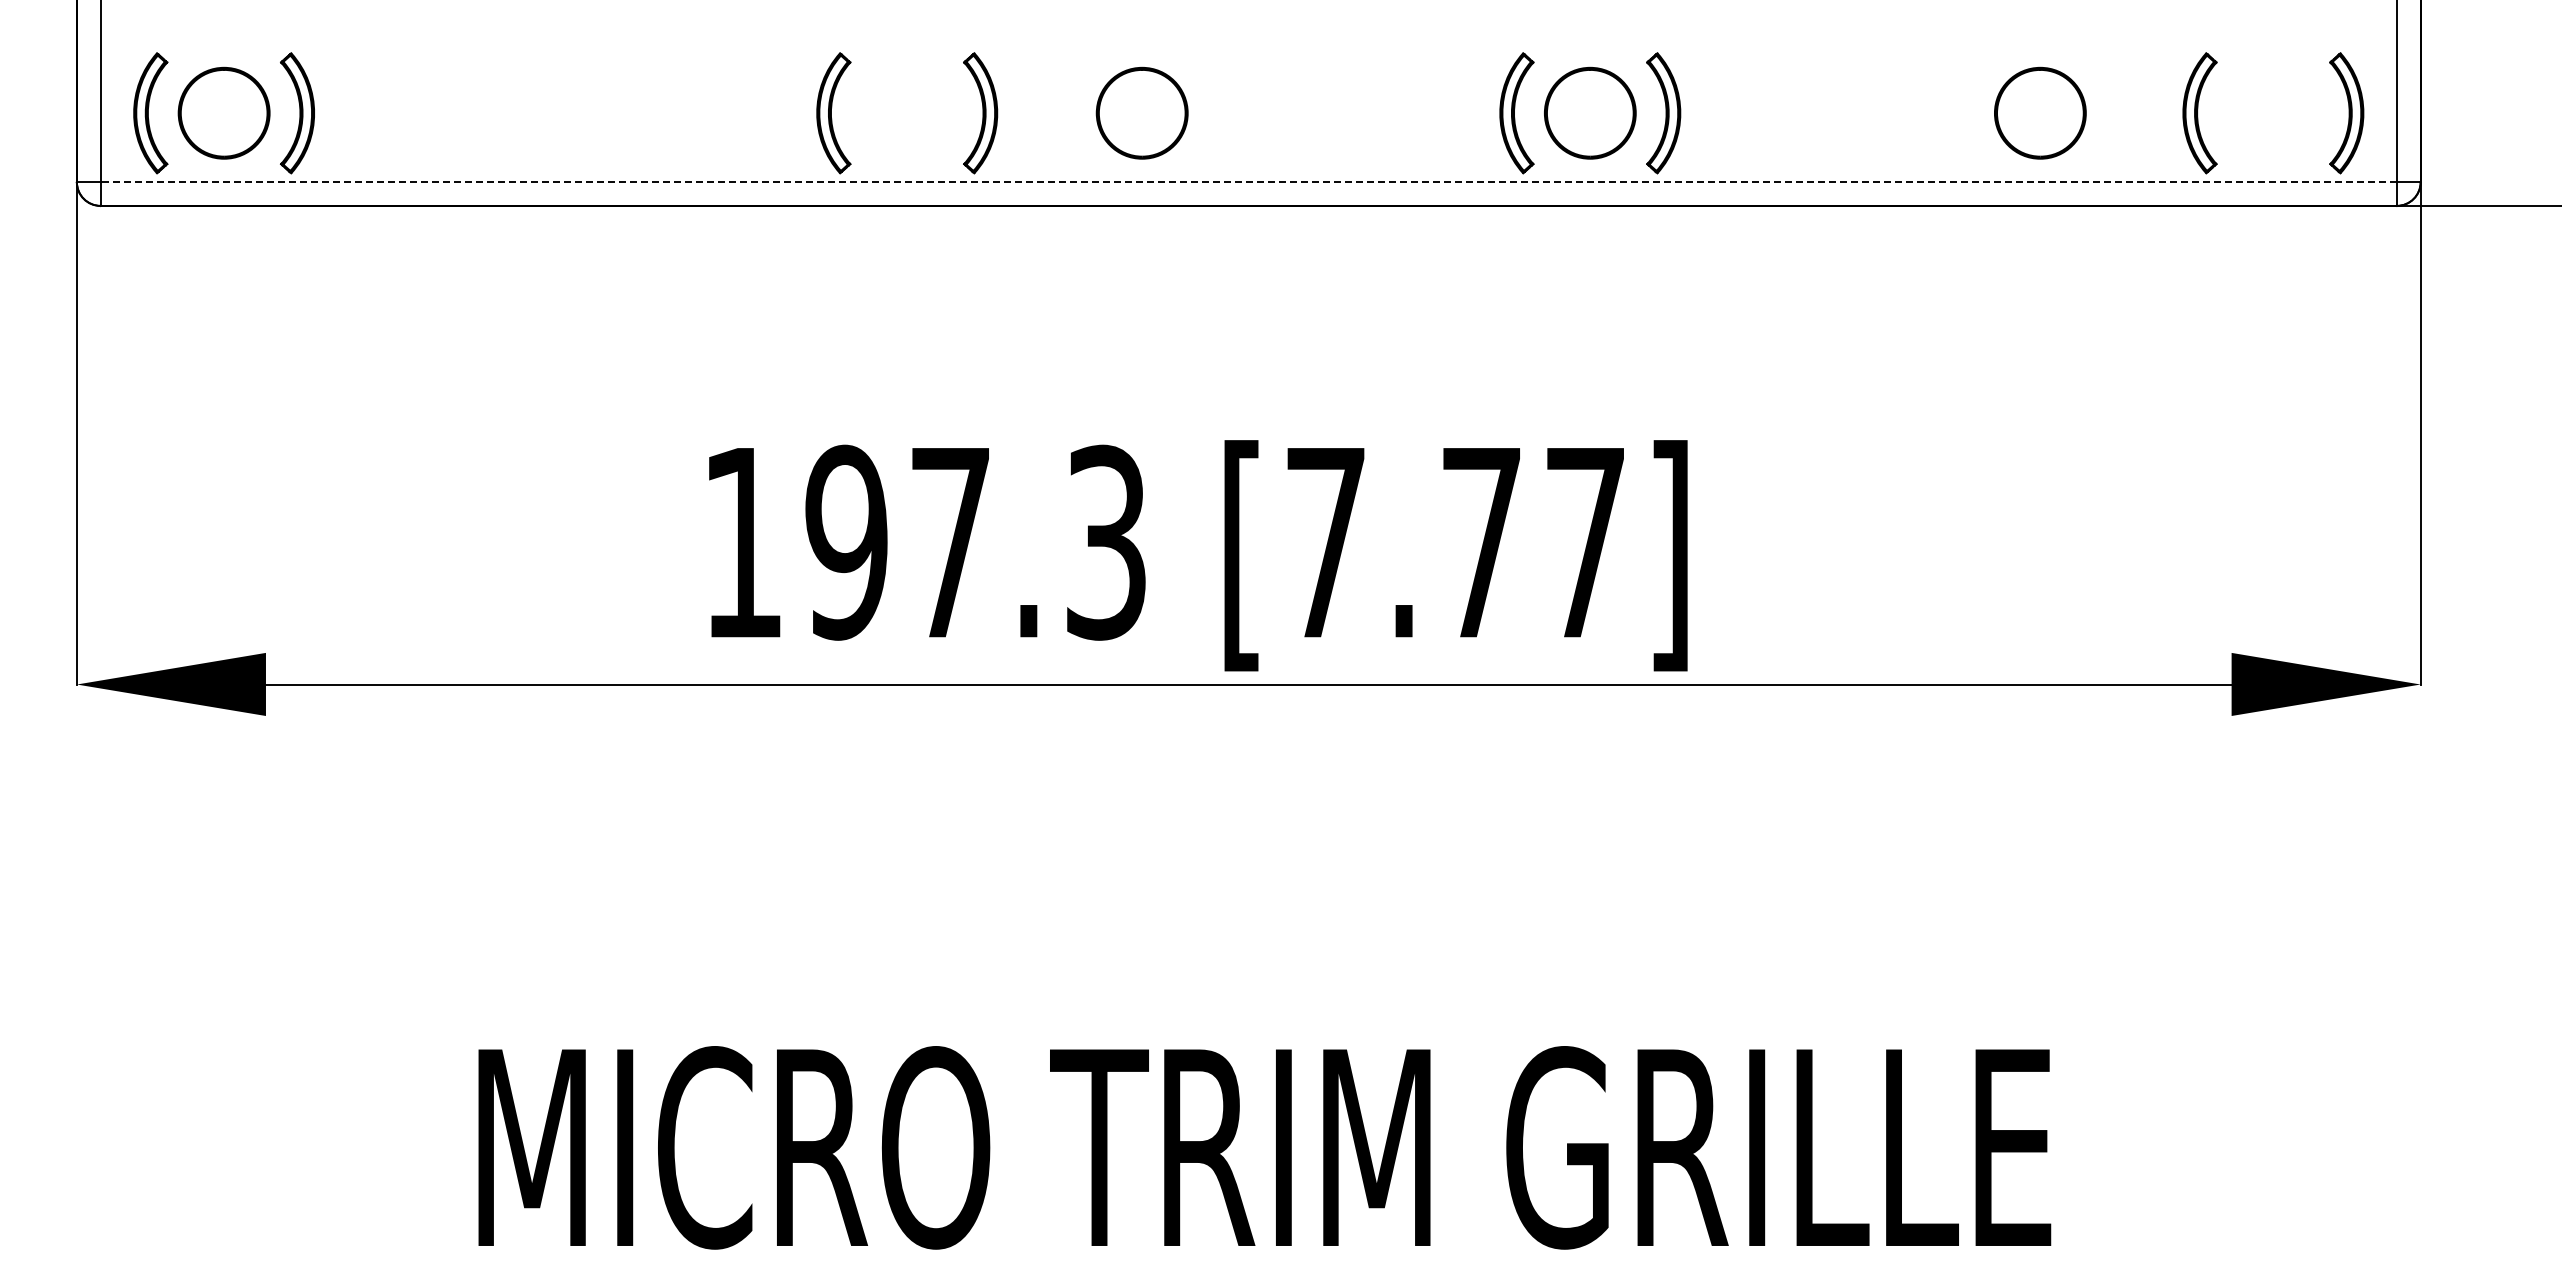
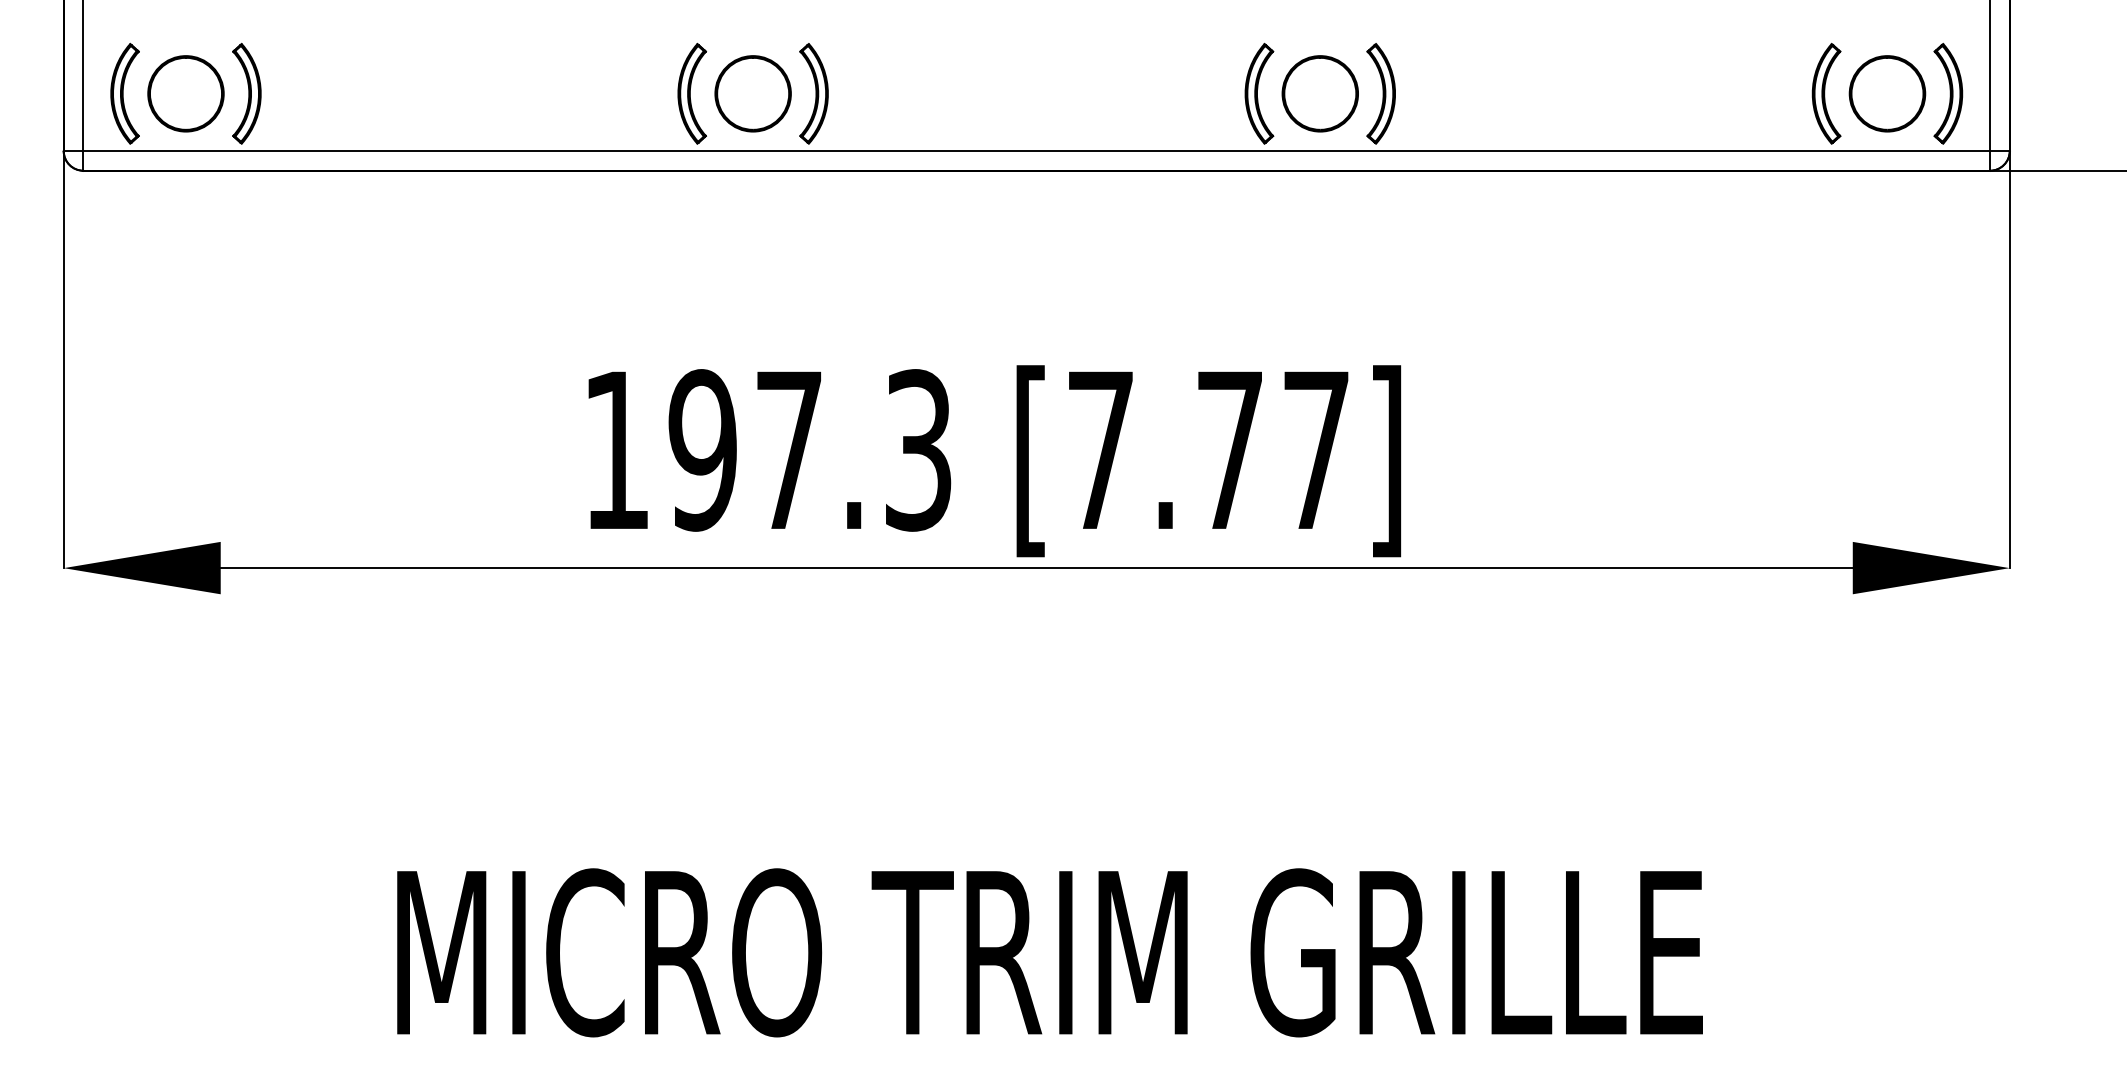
part: (1141, 112) -> (752, 93), moved
part: (2040, 112) -> (1887, 93), moved
line: (1248, 182) -> (1036, 151), dashed -> solid

